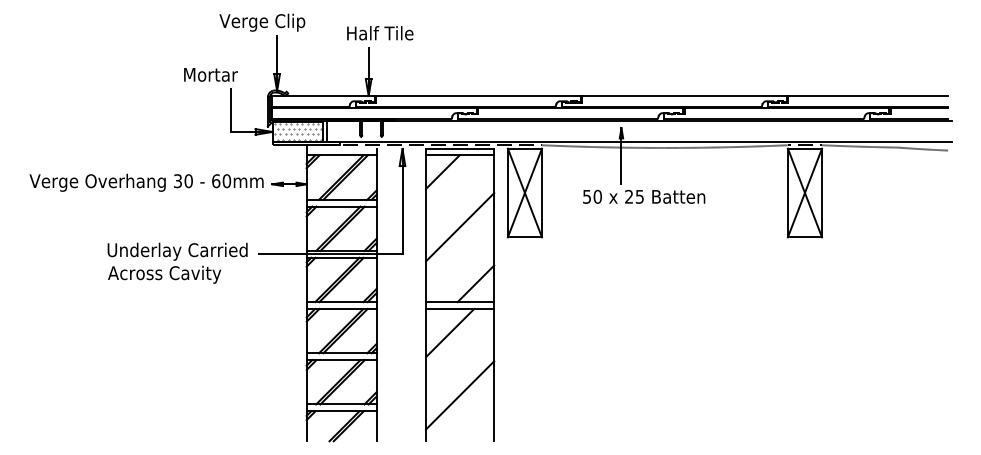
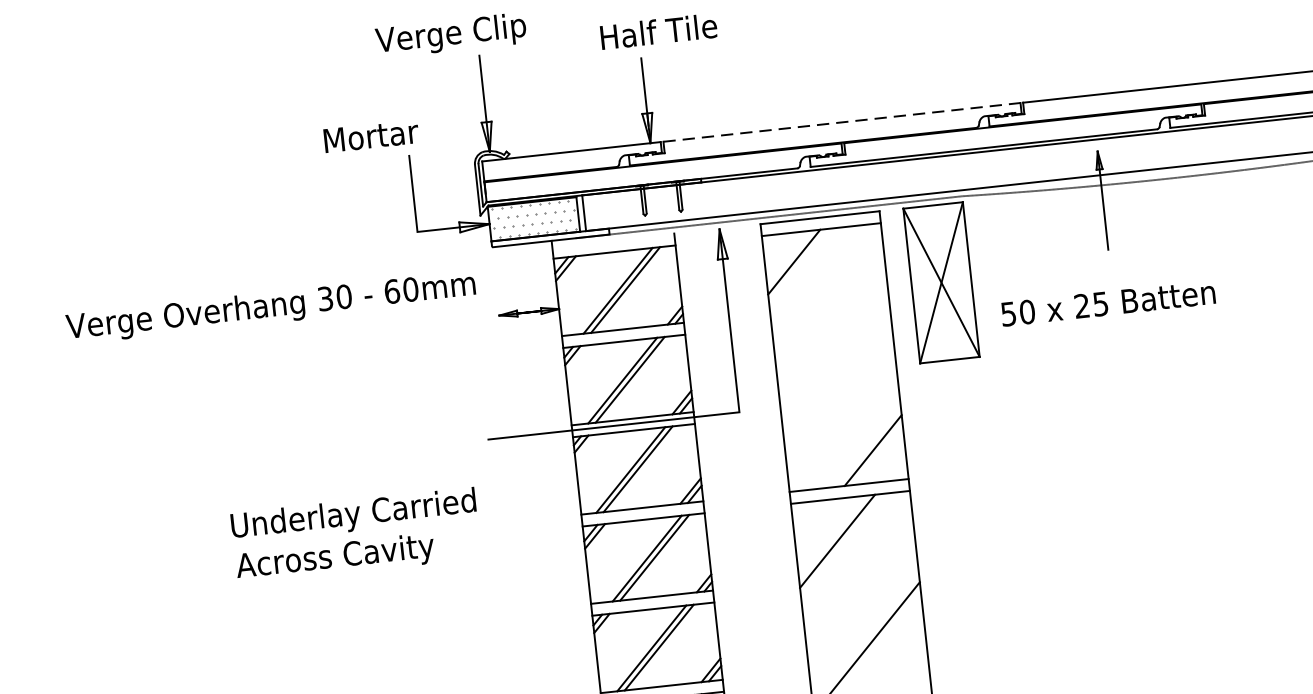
line: (478, 95) -> (842, 121), solid -> dashed
text: (146, 182) -> (270, 307), moved
text: (644, 196) -> (1108, 302), moved
line: (460, 227) -> (835, 355), removed
text: (177, 262) -> (355, 534), moved

